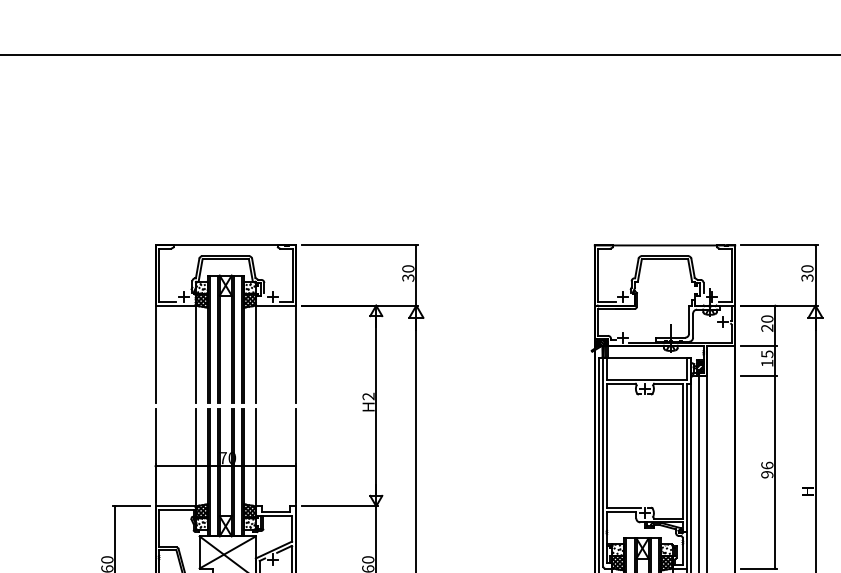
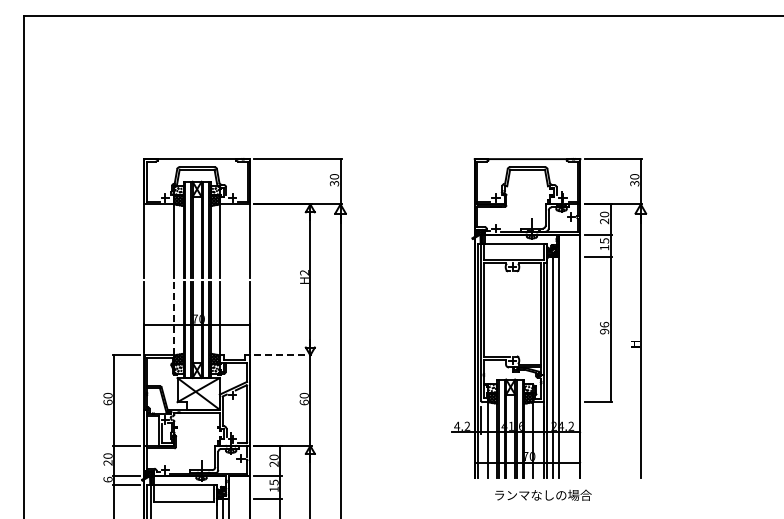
line: (195, 457) -> (174, 318), solid -> dashed
line: (340, 506) -> (283, 355), solid -> dashed

